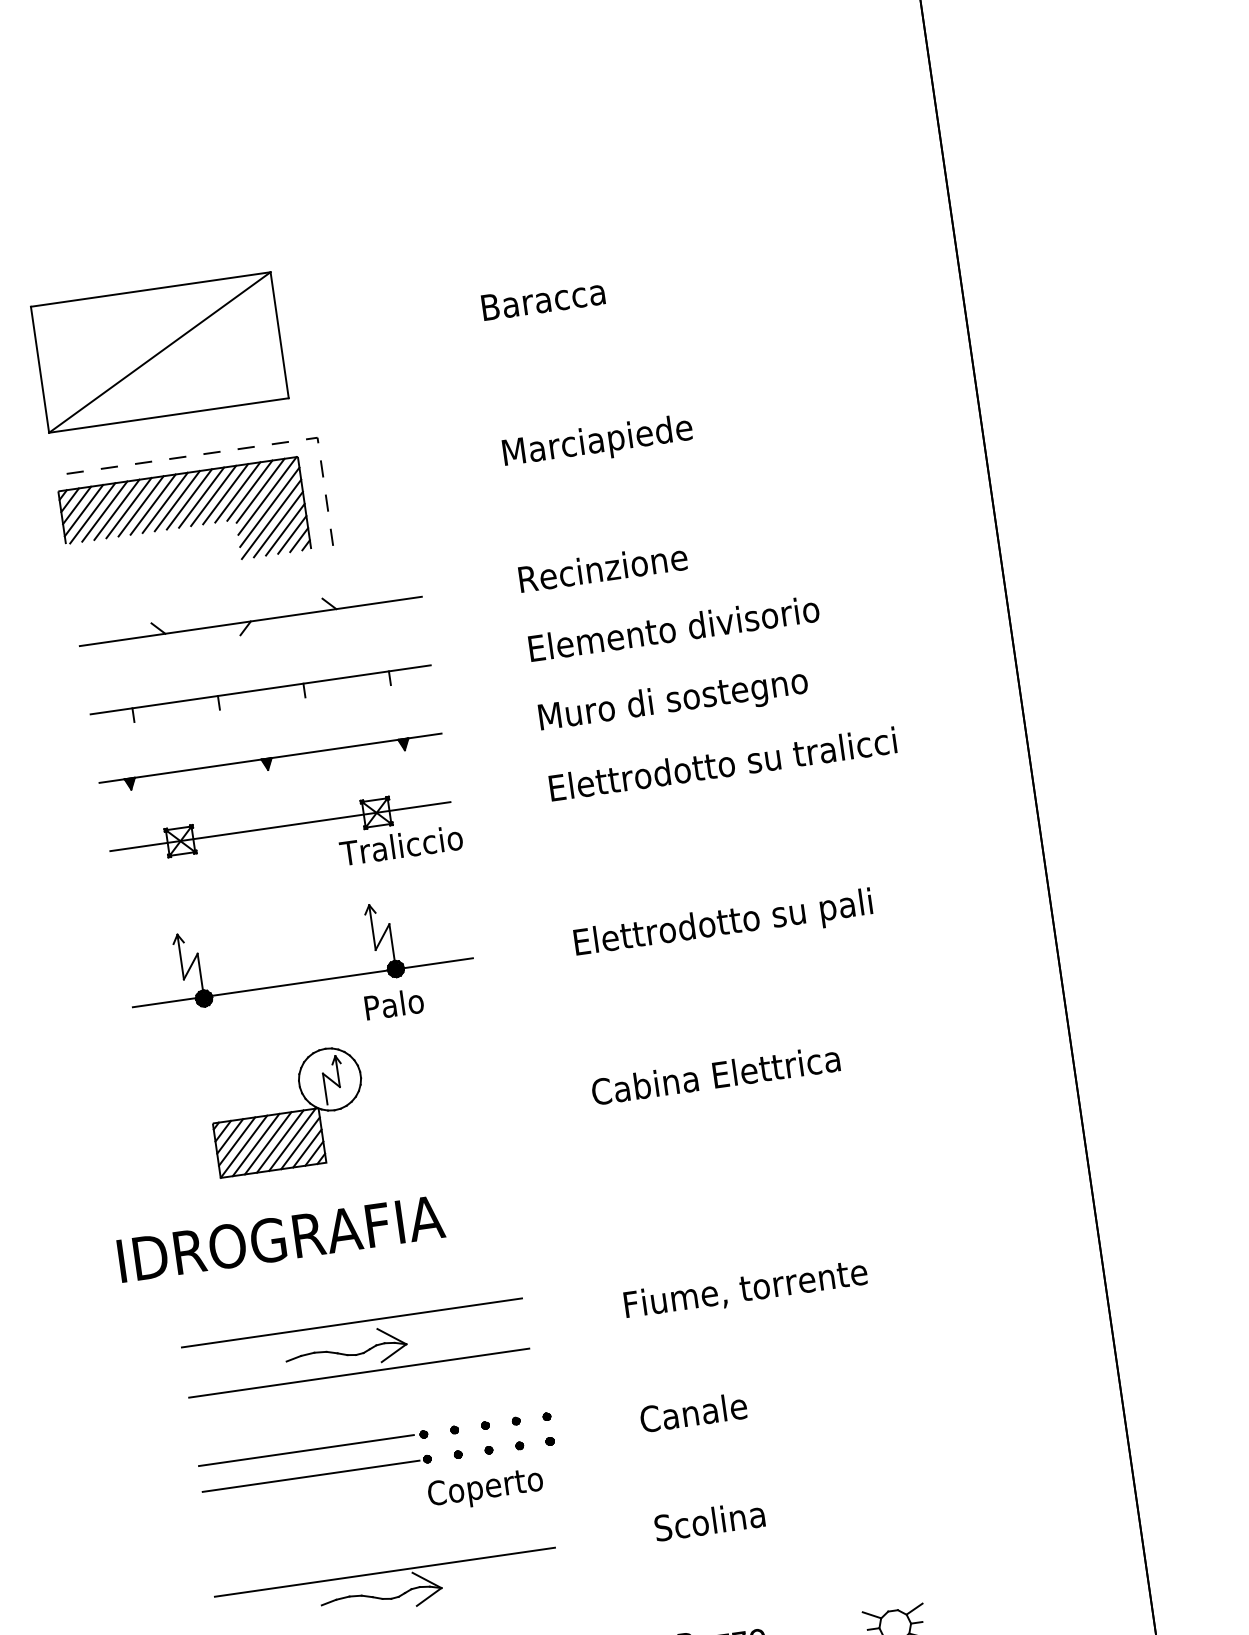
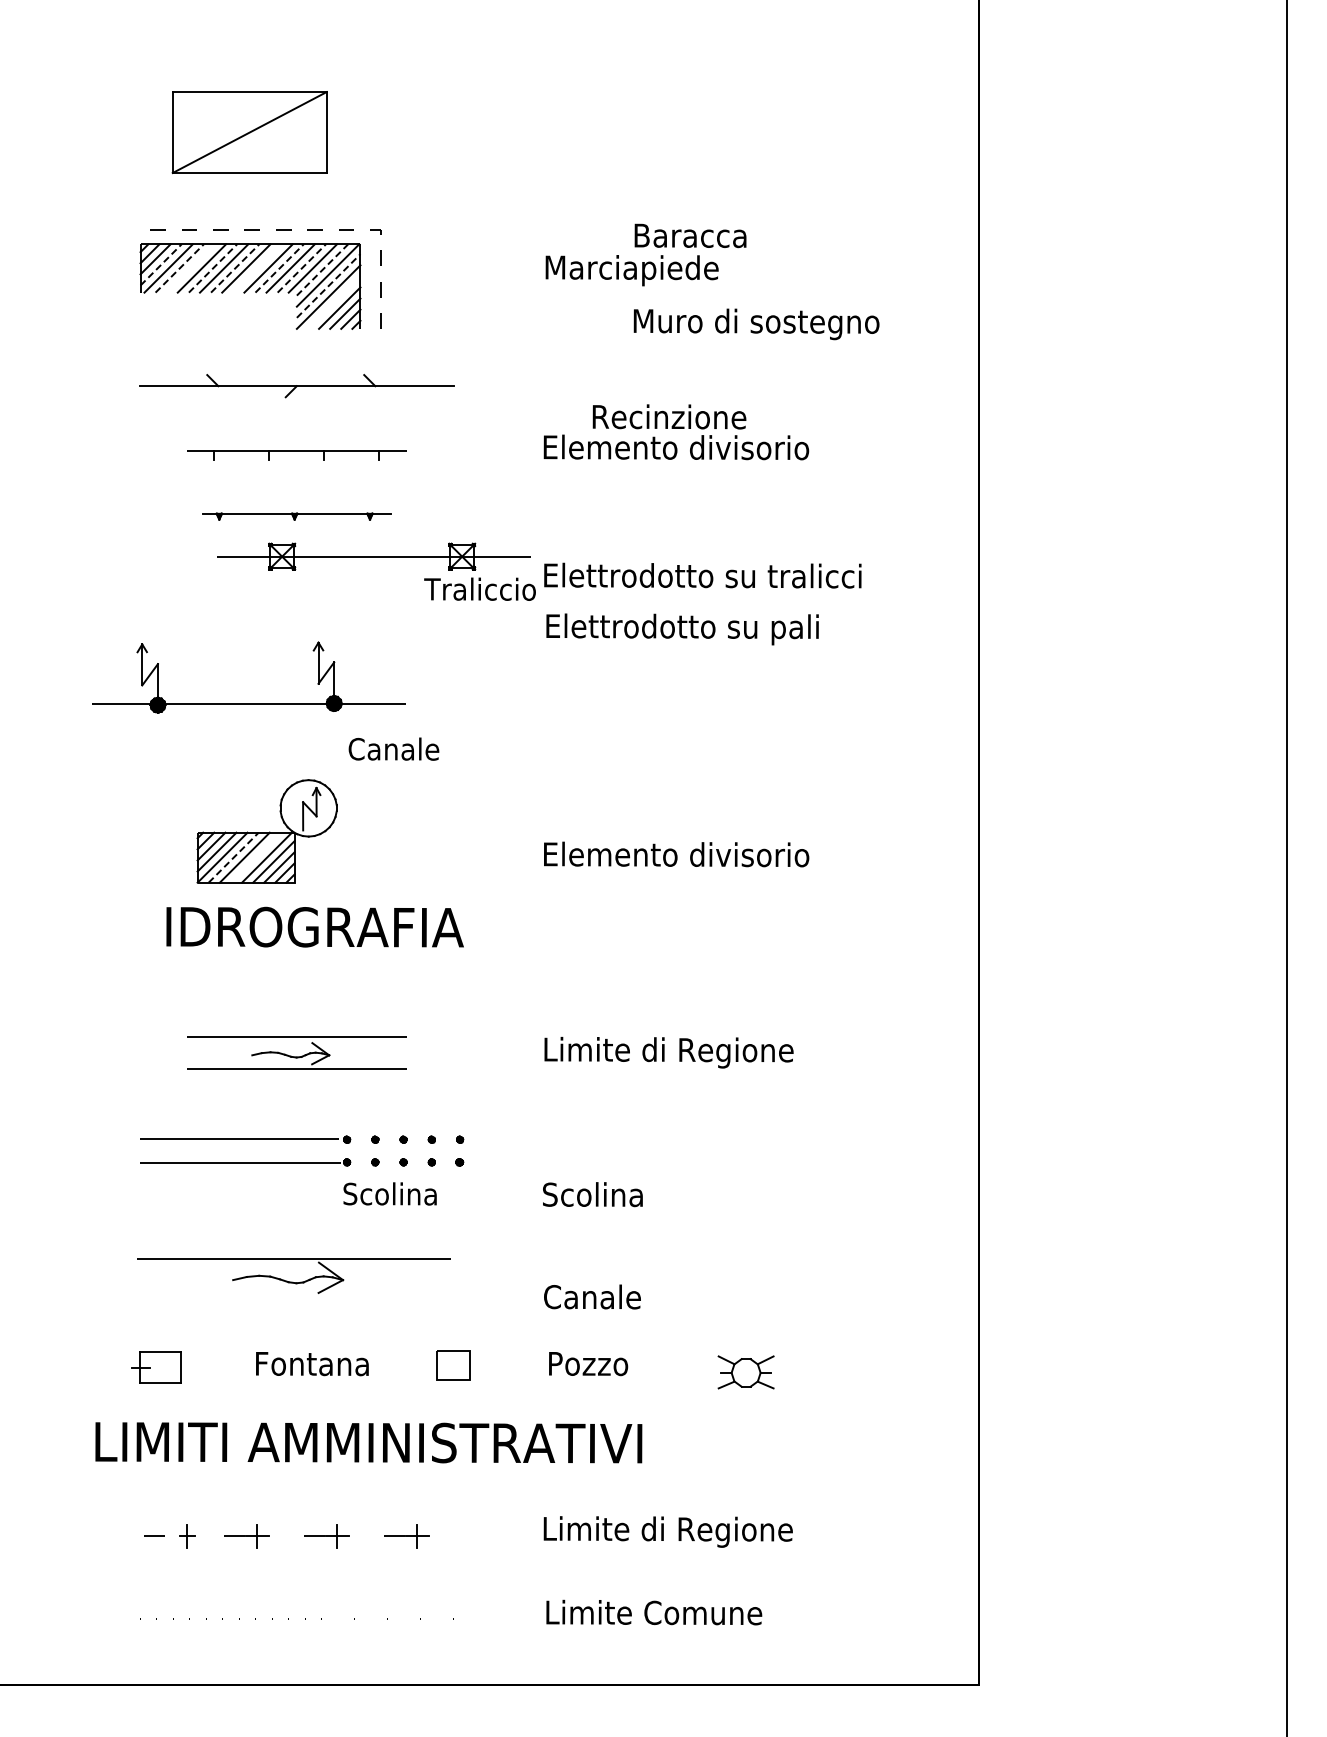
text: (543, 299) -> (690, 235), moved
part: (159, 352) -> (249, 132), size x0.7
line: (260, 490) -> (322, 269), solid -> dashed
line: (238, 492) -> (302, 268), solid -> dashed
line: (213, 495) -> (279, 268), solid -> dashed
line: (189, 499) -> (257, 268), removed
line: (165, 502) -> (235, 268), solid -> dashed
line: (141, 506) -> (213, 268), solid -> dashed
line: (269, 507) -> (328, 286), solid -> dashed
line: (116, 509) -> (190, 268), removed
line: (84, 510) -> (161, 264), solid -> dashed
line: (105, 511) -> (180, 268), solid -> dashed
line: (277, 524) -> (333, 302), removed
text: (603, 567) -> (669, 416), moved
part: (261, 697) -> (296, 455), size x0.7
text: (673, 702) -> (756, 324), moved
part: (270, 763) -> (296, 516), size x0.6
part: (283, 827) -> (376, 557), moved
text: (723, 925) -> (682, 629), moved
part: (302, 982) -> (248, 703), moved
text: (413, 1000) -> (393, 748), Palo -> Canale
text: (736, 1072) -> (675, 854), Cabina Elettrica -> Elemento divisorio
line: (279, 1141) -> (255, 857), removed
line: (256, 1144) -> (234, 857), solid -> dashed
text: (280, 1238) -> (314, 926), moved
text: (762, 1288) -> (670, 1052), Fiume, torrente -> Limite di Regione
part: (355, 1347) -> (296, 1052), size x0.7
text: (693, 1412) -> (592, 1296), moved
text: (485, 1488) -> (395, 1196), Coperto -> Scolina
text: (709, 1521) -> (592, 1194), moved

